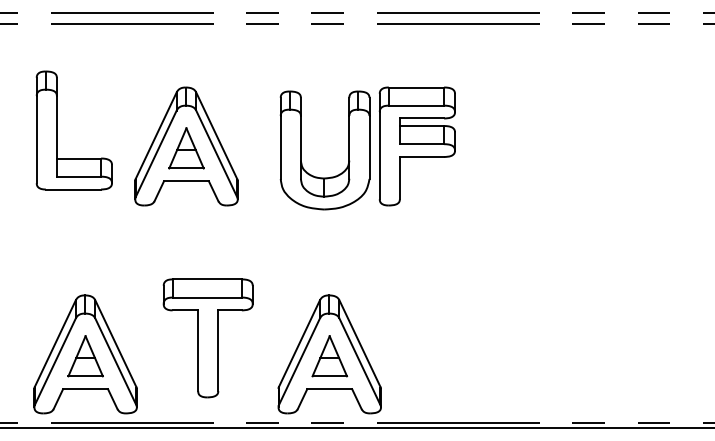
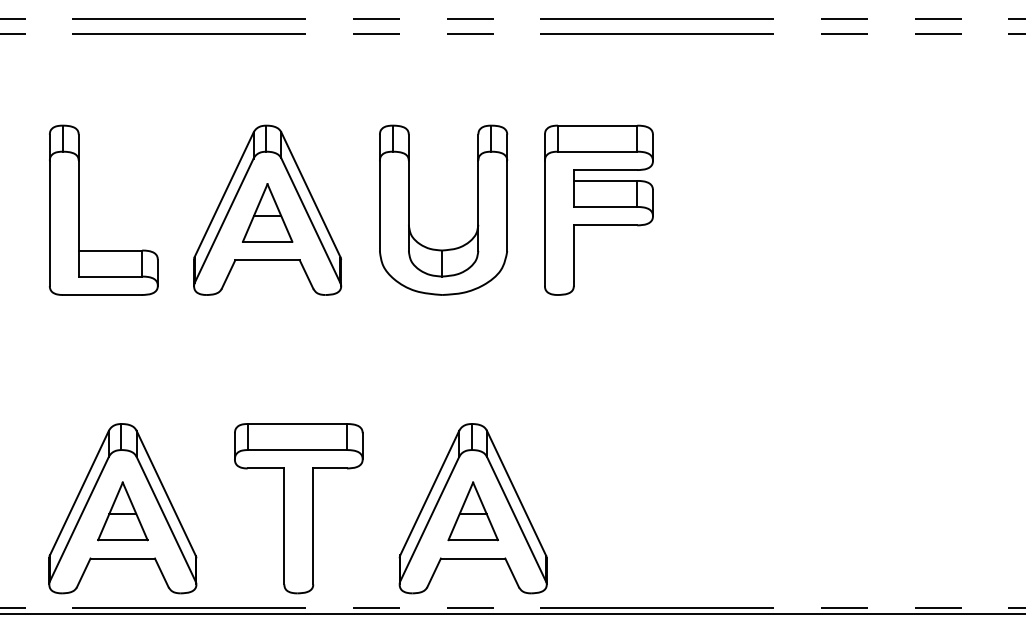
part: (57, 130) -> (79, 210), moved
part: (301, 150) -> (409, 210), moved
part: (207, 338) -> (297, 508), moved

